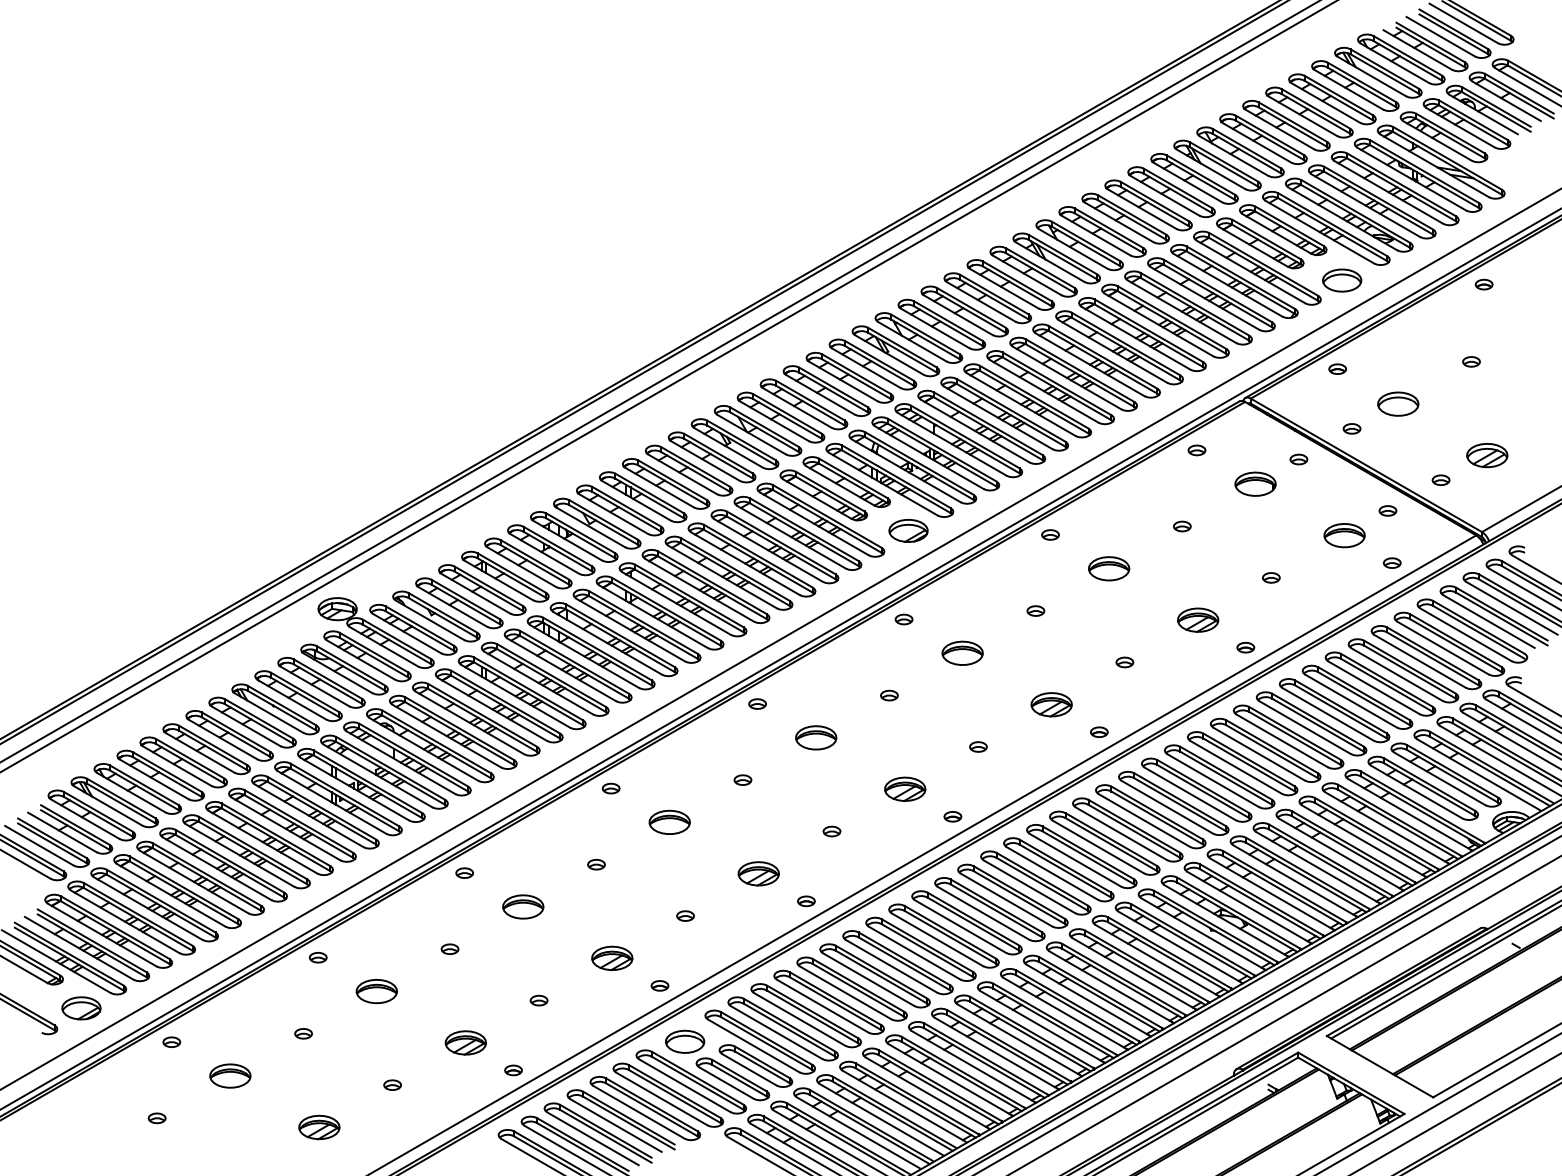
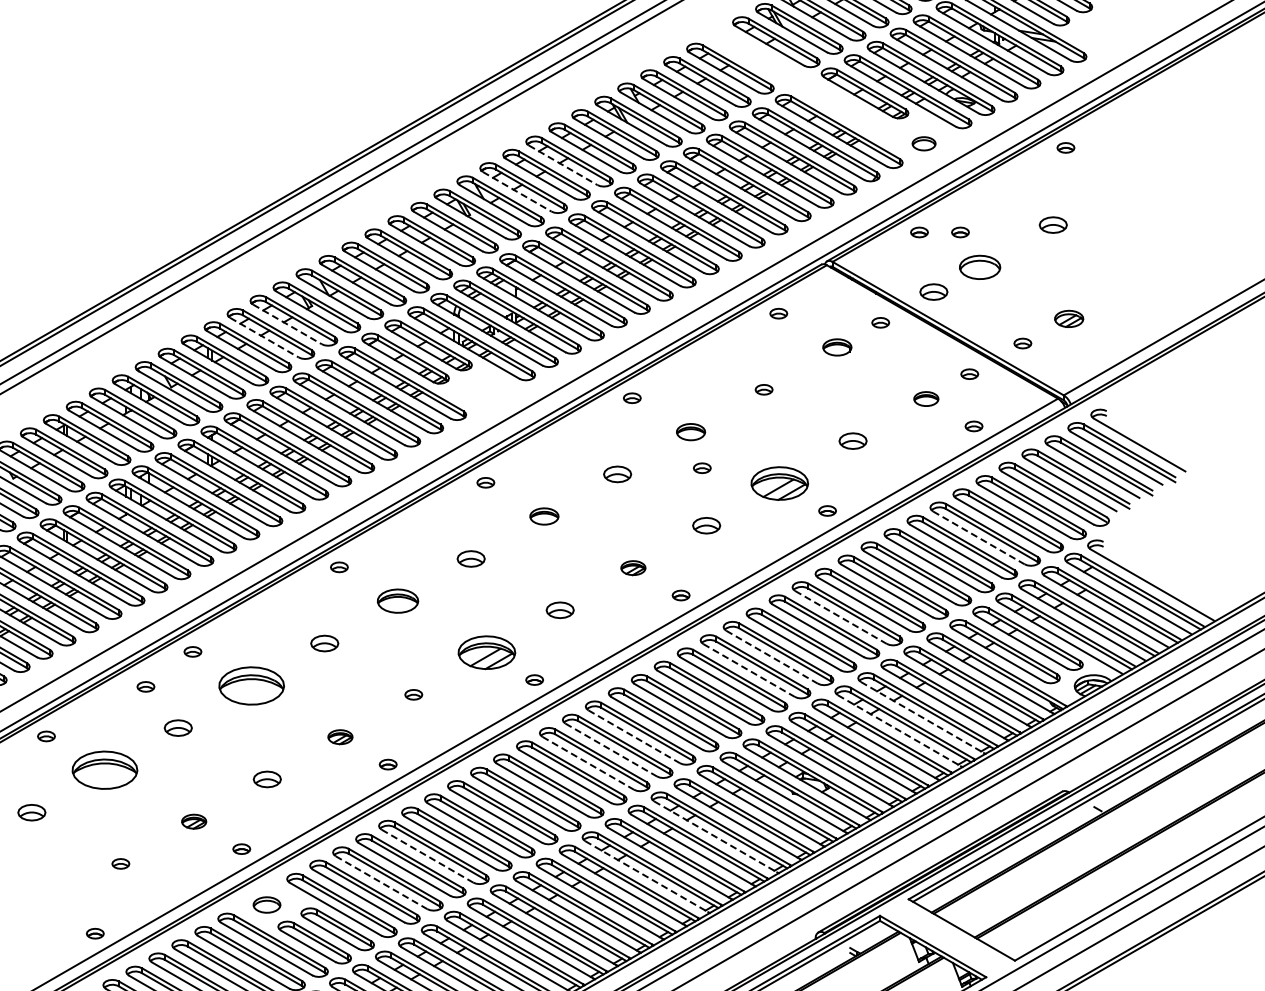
part: (1215, 217) -> (797, 80), removed
part: (1342, 280) -> (924, 143), size x0.6
line: (981, 302) -> (563, 165), solid -> dashed
line: (935, 328) -> (517, 191), solid -> dashed
part: (1471, 361) -> (1053, 224), size x1.6
part: (1378, 368) -> (960, 231), added
part: (1351, 428) -> (933, 291), size x1.6
part: (1487, 455) -> (1069, 318), size x0.7
line: (705, 461) -> (287, 324), solid -> dashed
line: (682, 474) -> (264, 337), solid -> dashed
part: (1255, 483) -> (837, 346), size x0.7
part: (908, 530) -> (490, 393), removed
part: (1344, 535) -> (926, 398), size x0.6
part: (1109, 568) -> (691, 431), size x0.7
part: (1271, 577) -> (853, 440), size x1.6
part: (1120, 604) -> (702, 467), added
part: (1035, 610) -> (617, 473), size x1.6
part: (1198, 619) -> (780, 482), size x1.4
part: (962, 652) -> (544, 515), size x0.7
part: (1124, 662) -> (706, 525), size x1.6
line: (1397, 674) -> (979, 537), solid -> dashed
part: (889, 695) -> (471, 558), size x1.6
part: (1051, 704) -> (633, 567), size x0.6
part: (978, 746) -> (560, 609), size x1.6
line: (1259, 754) -> (841, 617), solid -> dashed
part: (742, 779) -> (324, 642), size x1.6
part: (905, 788) -> (487, 651), size x1.4
line: (1190, 793) -> (772, 656), solid -> dashed
line: (1167, 807) -> (749, 670), solid -> dashed
part: (669, 821) -> (251, 684), size x1.6
part: (563, 823) -> (145, 686), added
line: (1341, 854) -> (923, 717), solid -> dashed
part: (596, 864) -> (178, 727), size x1.6
line: (1318, 867) -> (900, 730), solid -> dashed
part: (758, 873) -> (340, 736), size x0.6
line: (1052, 873) -> (634, 736), solid -> dashed
line: (1029, 886) -> (611, 749), solid -> dashed
line: (1006, 900) -> (588, 763), solid -> dashed
part: (523, 906) -> (105, 769), size x1.6
part: (685, 915) -> (267, 778), size x1.6
part: (449, 948) -> (31, 811), size x1.6
part: (612, 958) -> (194, 821), size x0.6
line: (1134, 973) -> (716, 836), solid -> dashed
line: (845, 992) -> (427, 855), solid -> dashed
line: (1065, 1013) -> (647, 876), solid -> dashed
line: (799, 1019) -> (381, 882), solid -> dashed
part: (685, 1041) -> (267, 904), size x0.7
part: (465, 1042) -> (47, 905), removed

